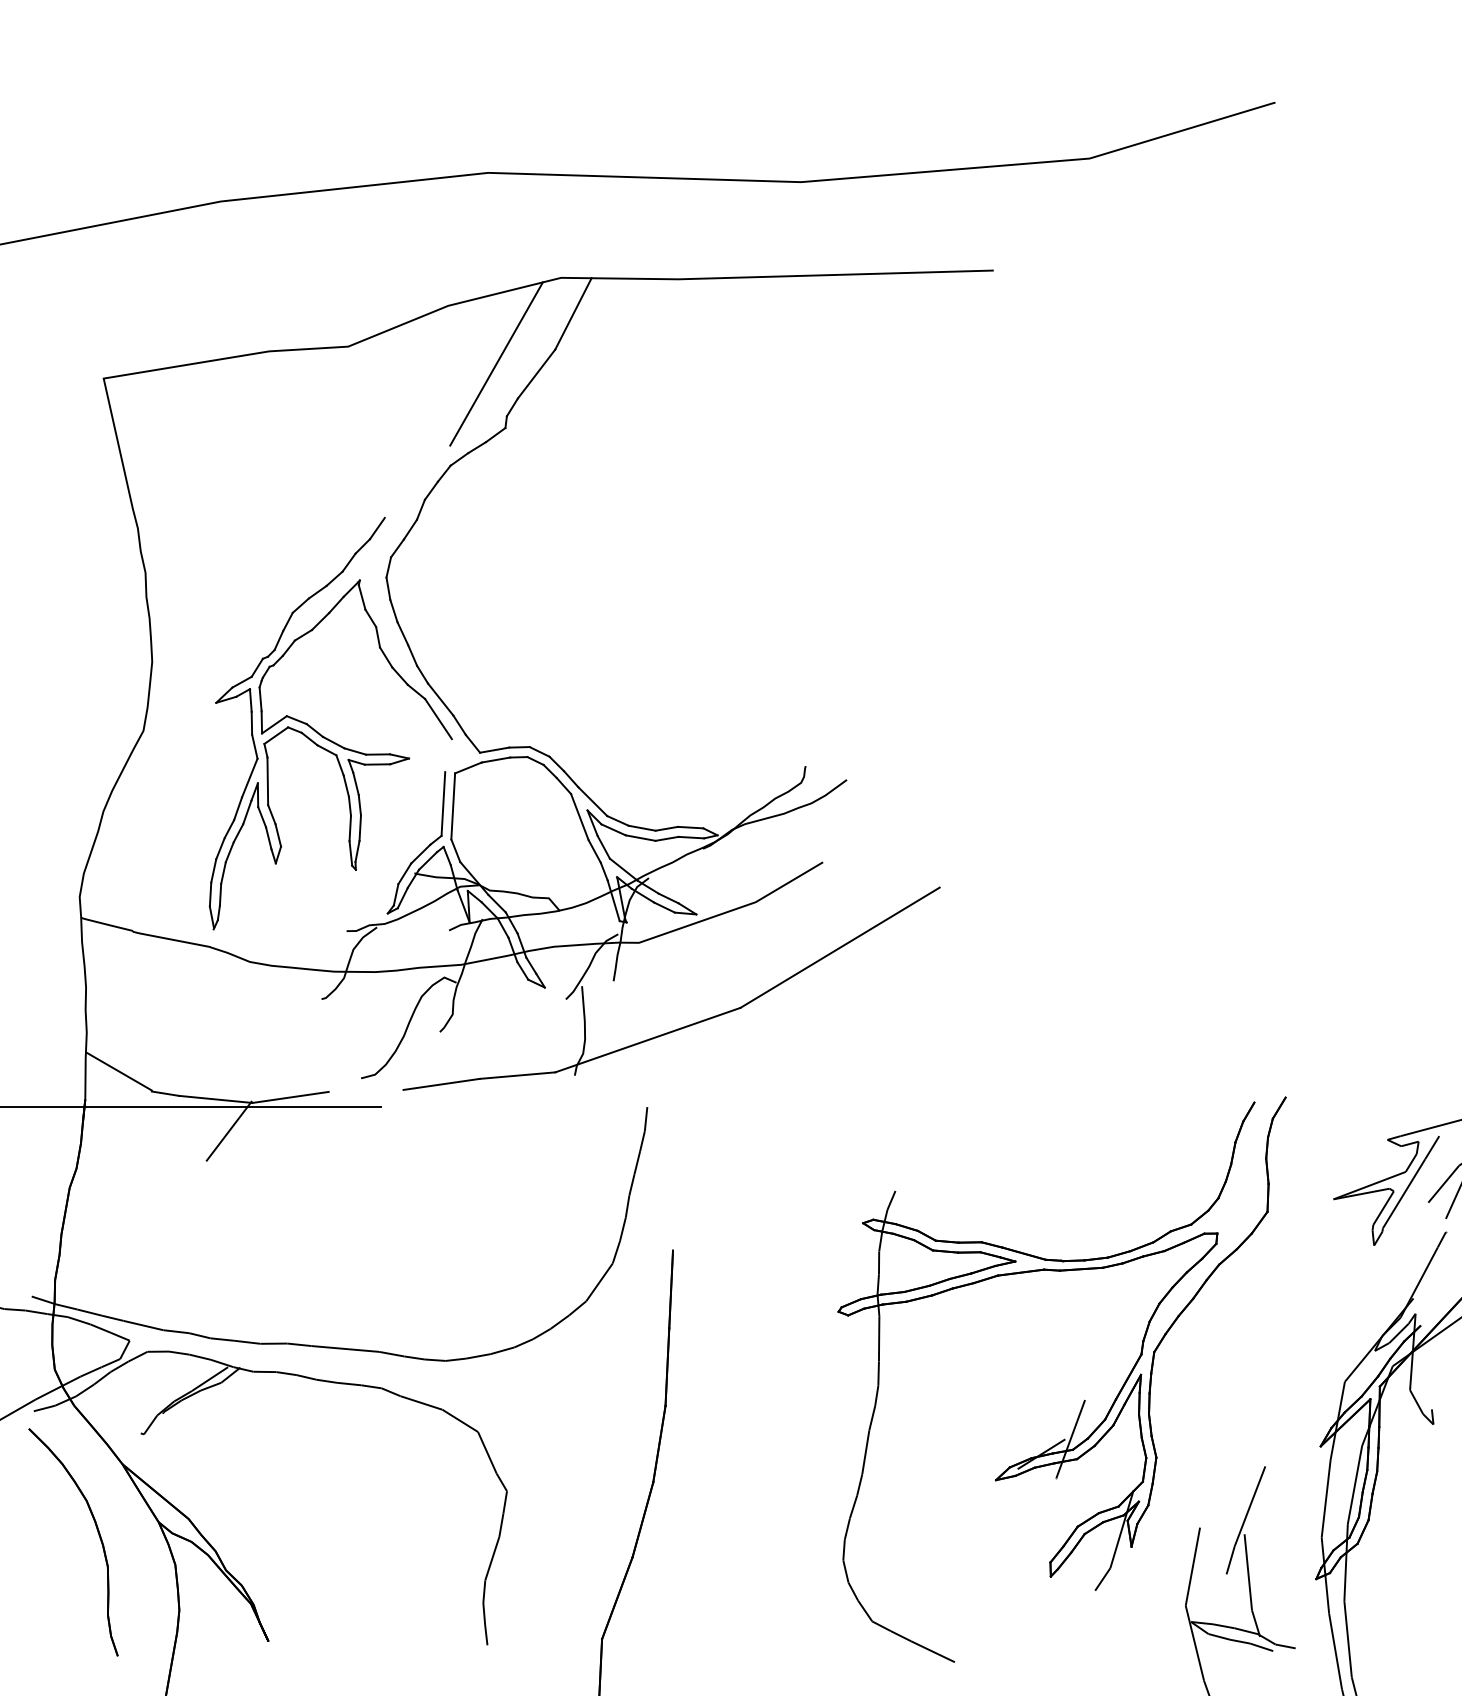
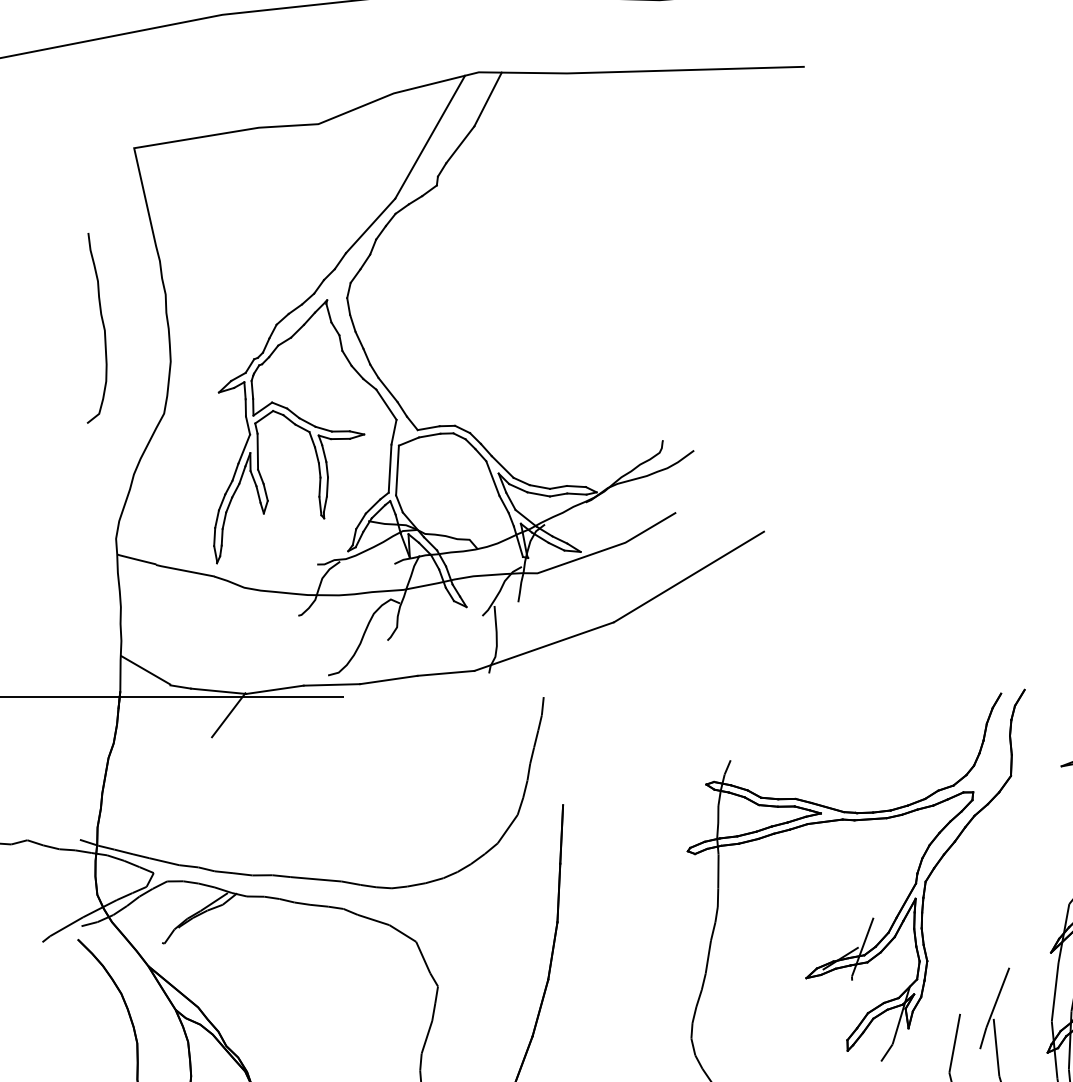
line: (417, 481) -> (370, 225), added
curve: (62, 615) -> (103, 326), added
line: (448, 755) -> (393, 432), added
line: (365, 1090) -> (331, 684), added

